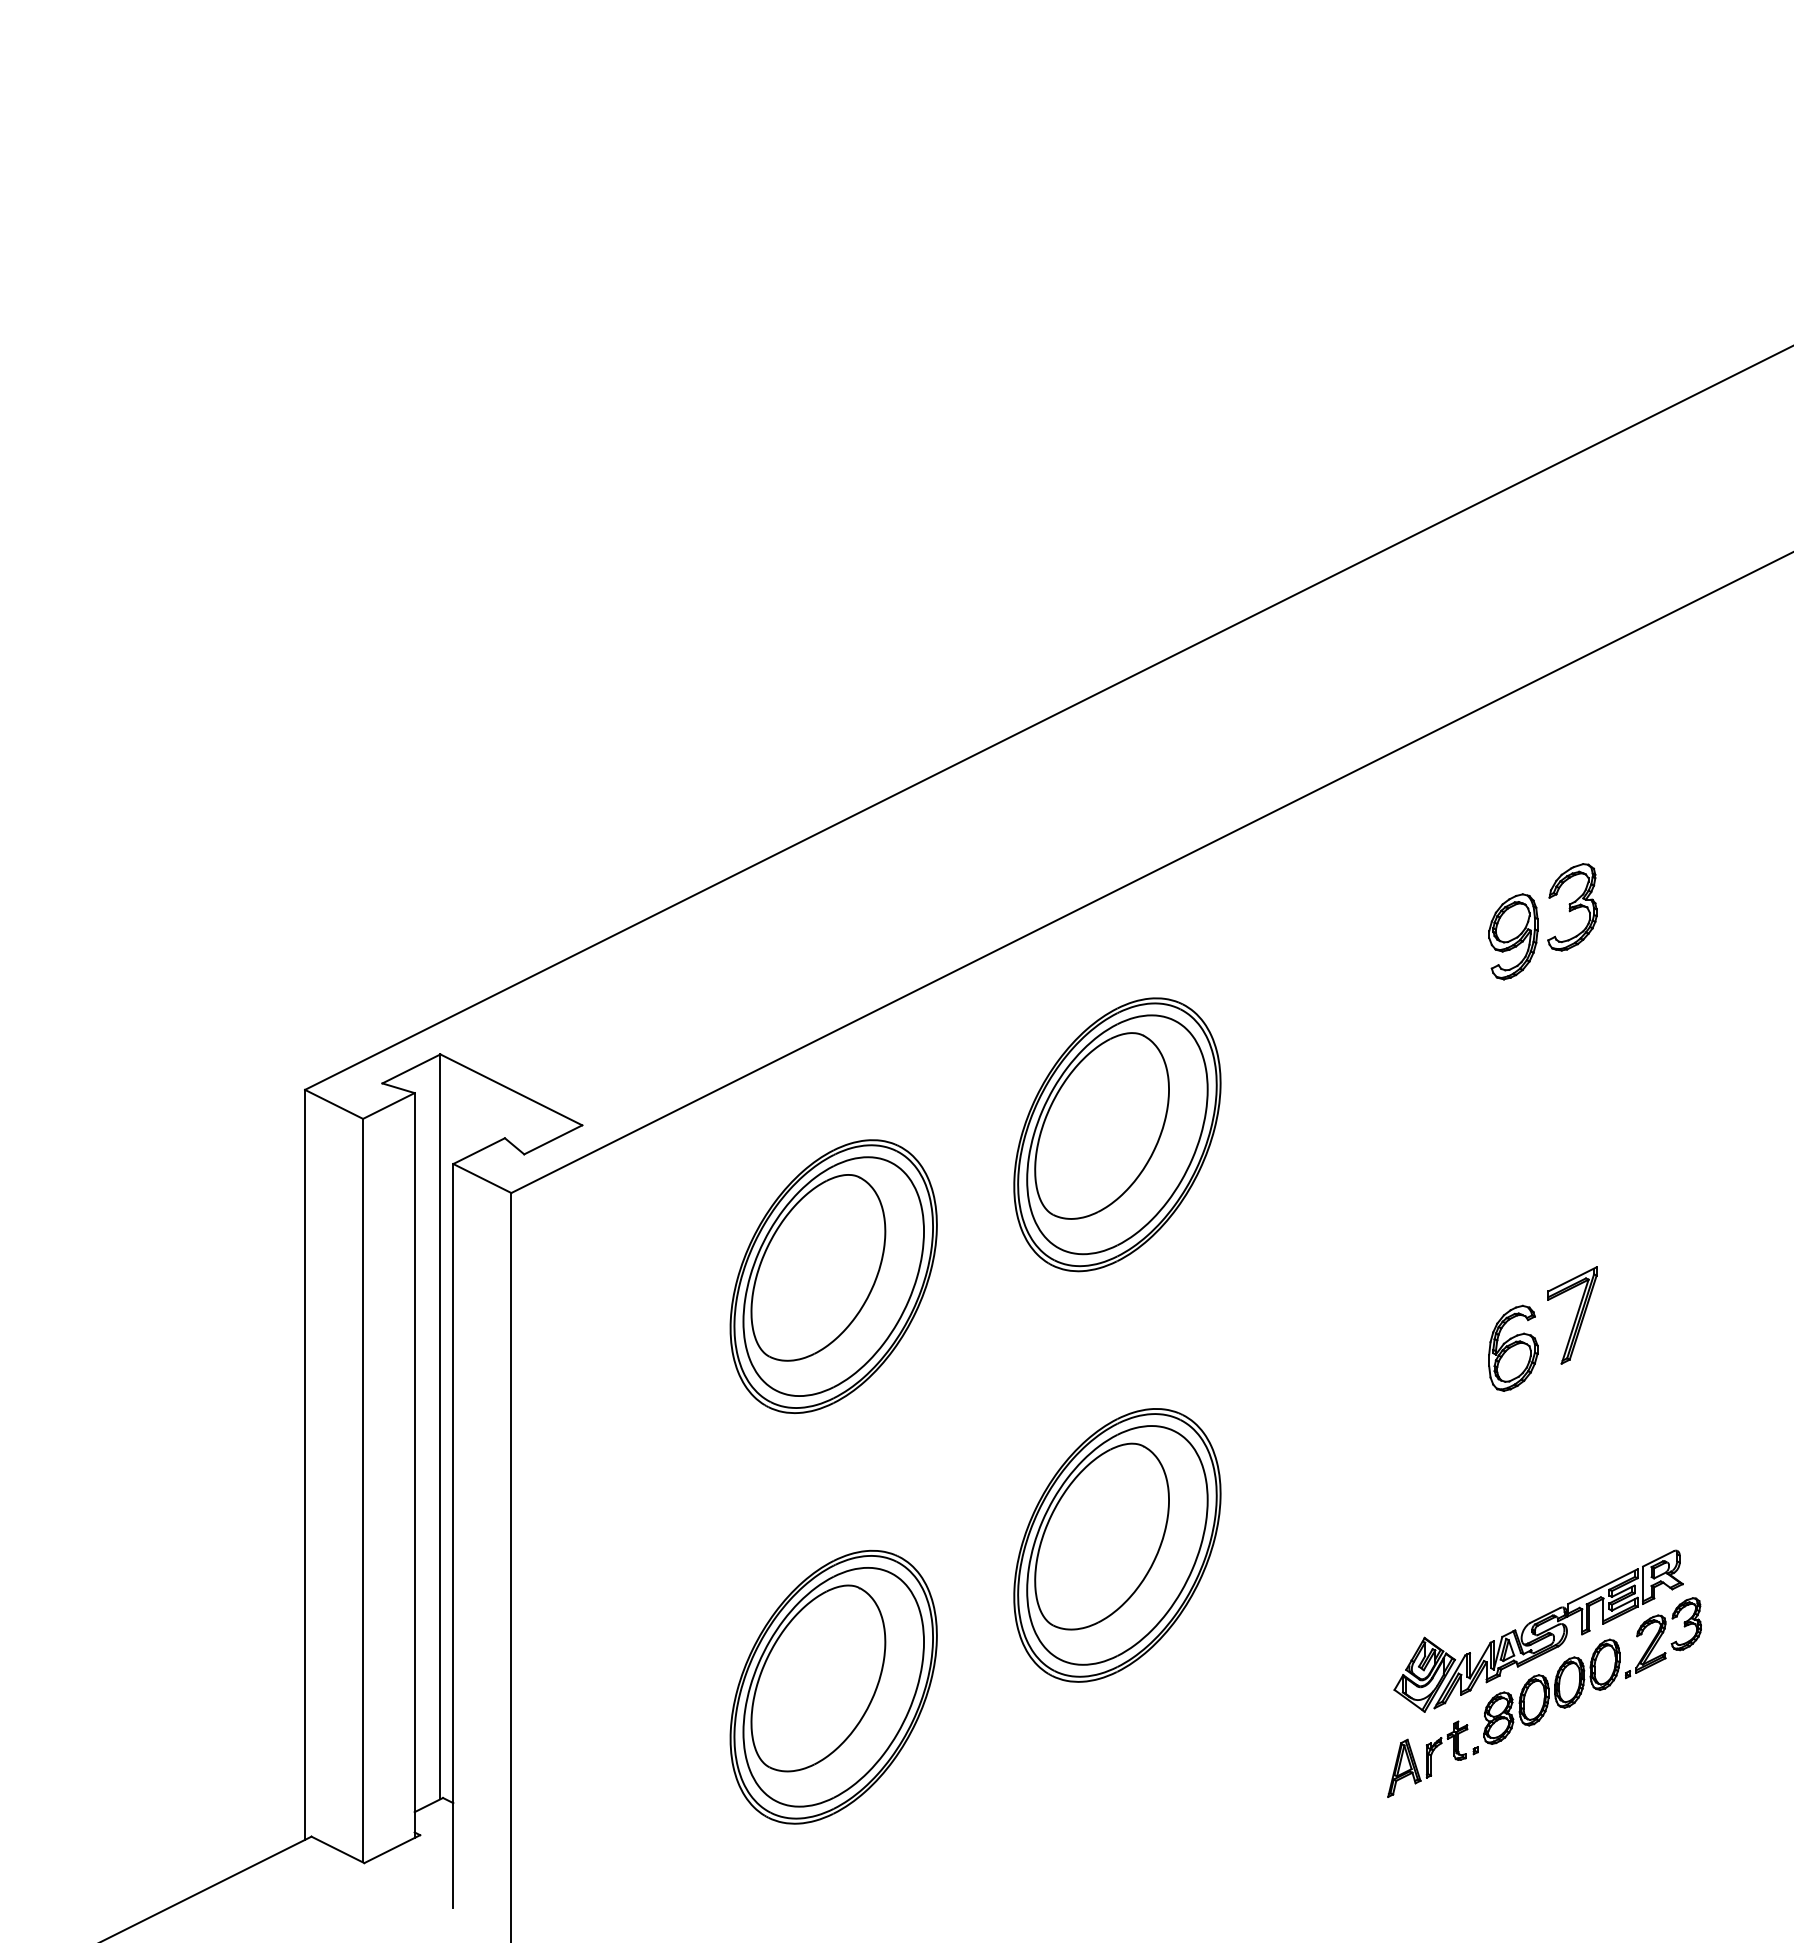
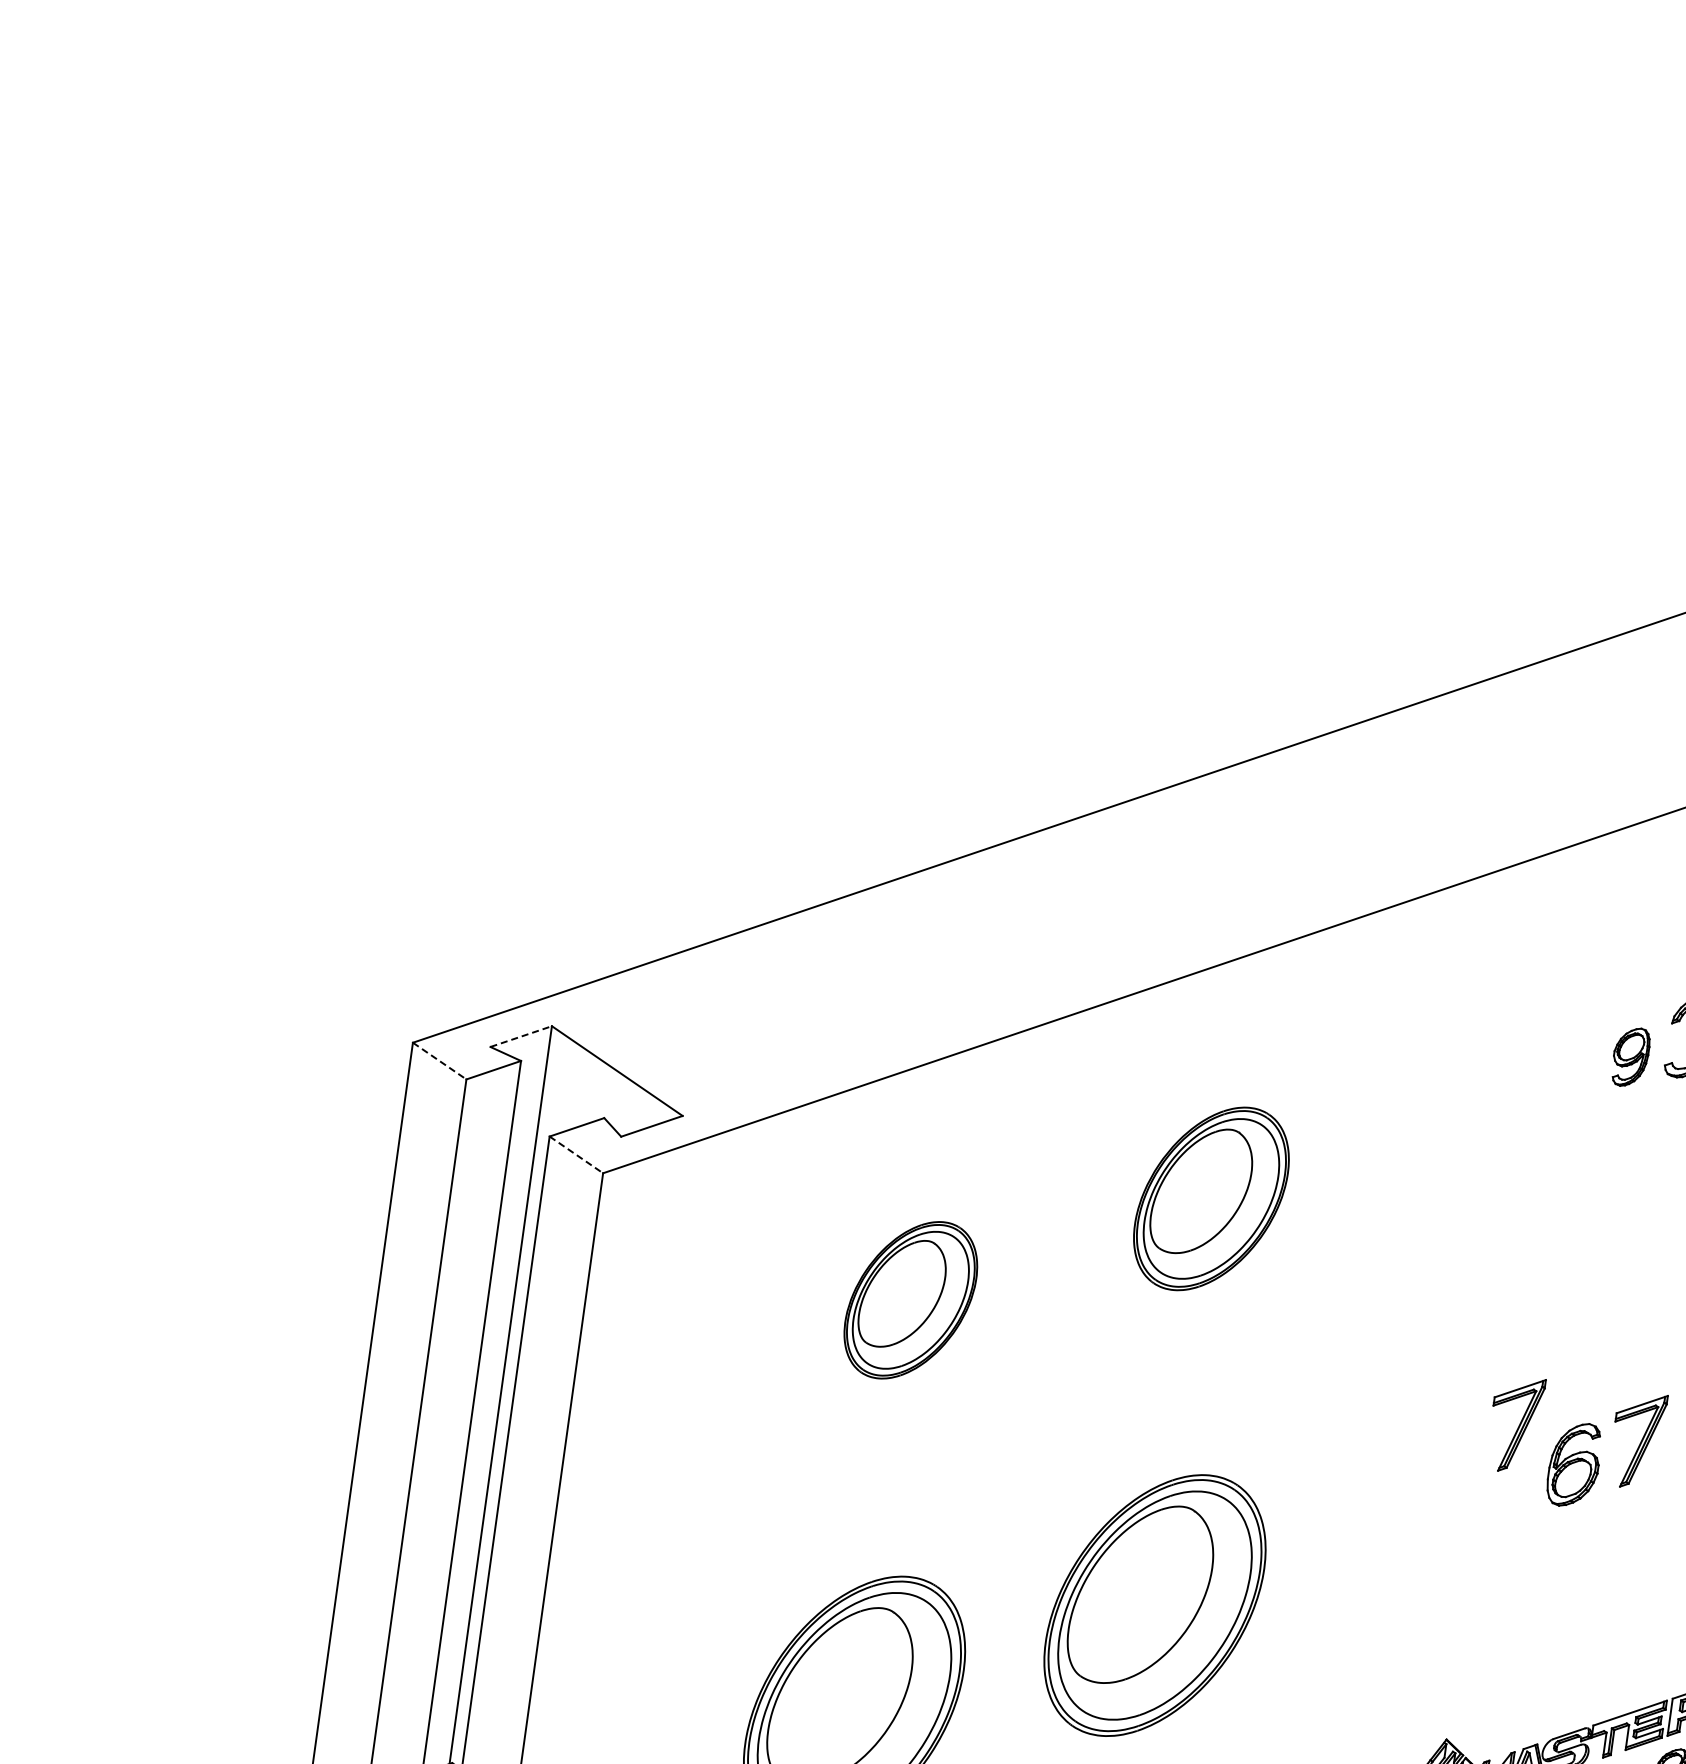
part: (1513, 936) -> (1631, 1056), size x0.7
line: (411, 1068) -> (521, 1036), solid -> dashed
line: (334, 1104) -> (440, 1061), solid -> dashed
part: (1117, 1134) -> (1211, 1198), size x0.7
line: (482, 1178) -> (576, 1154), solid -> dashed
part: (833, 1276) -> (910, 1300), size x0.6
part: (1449, 1316) -> (1515, 1424), added

